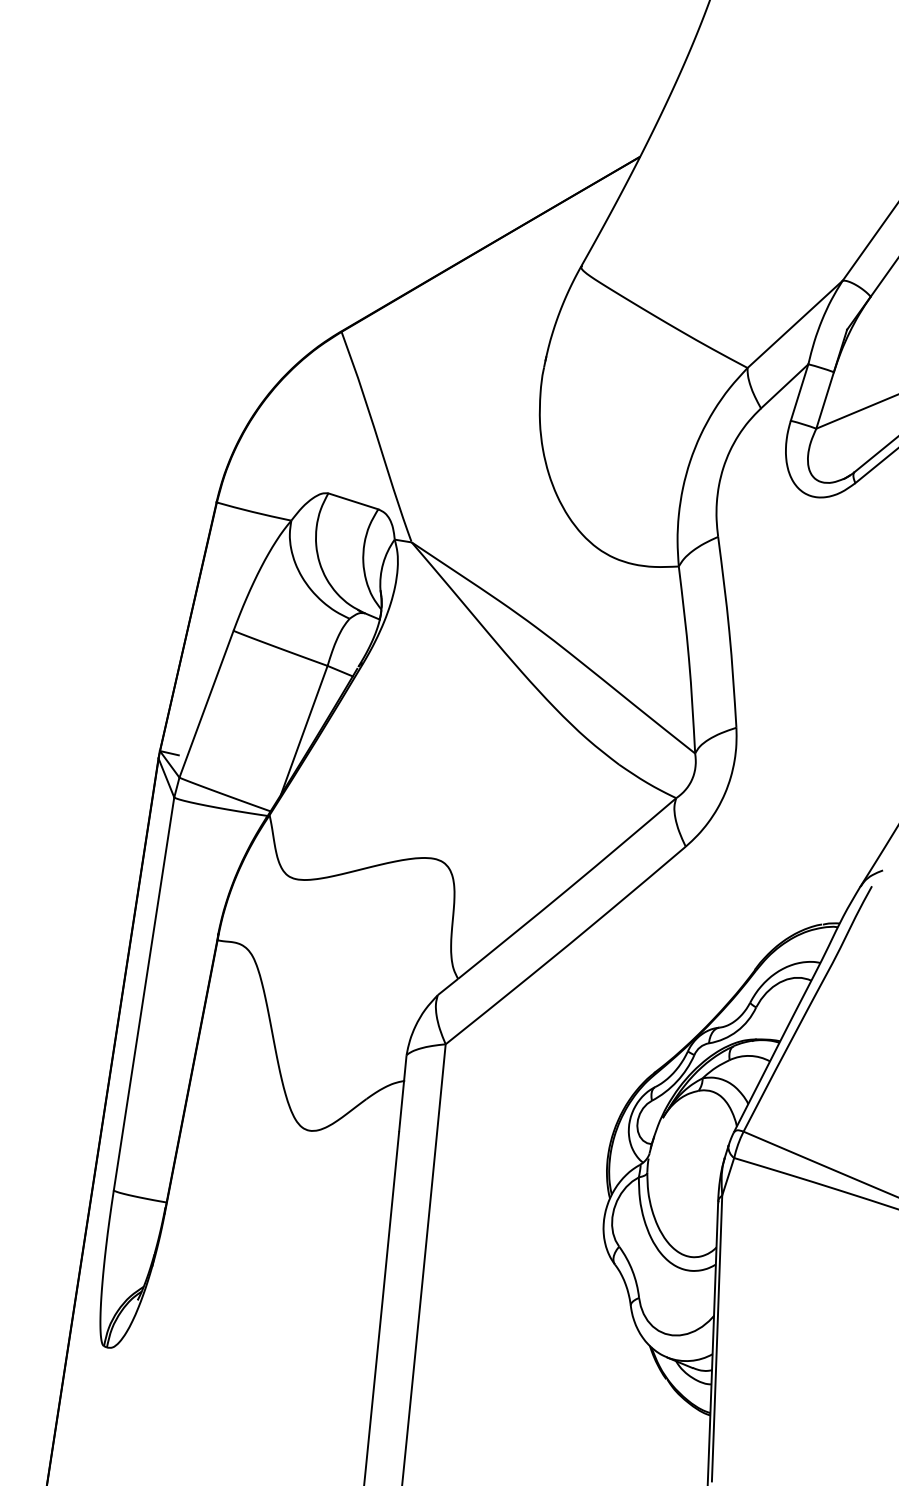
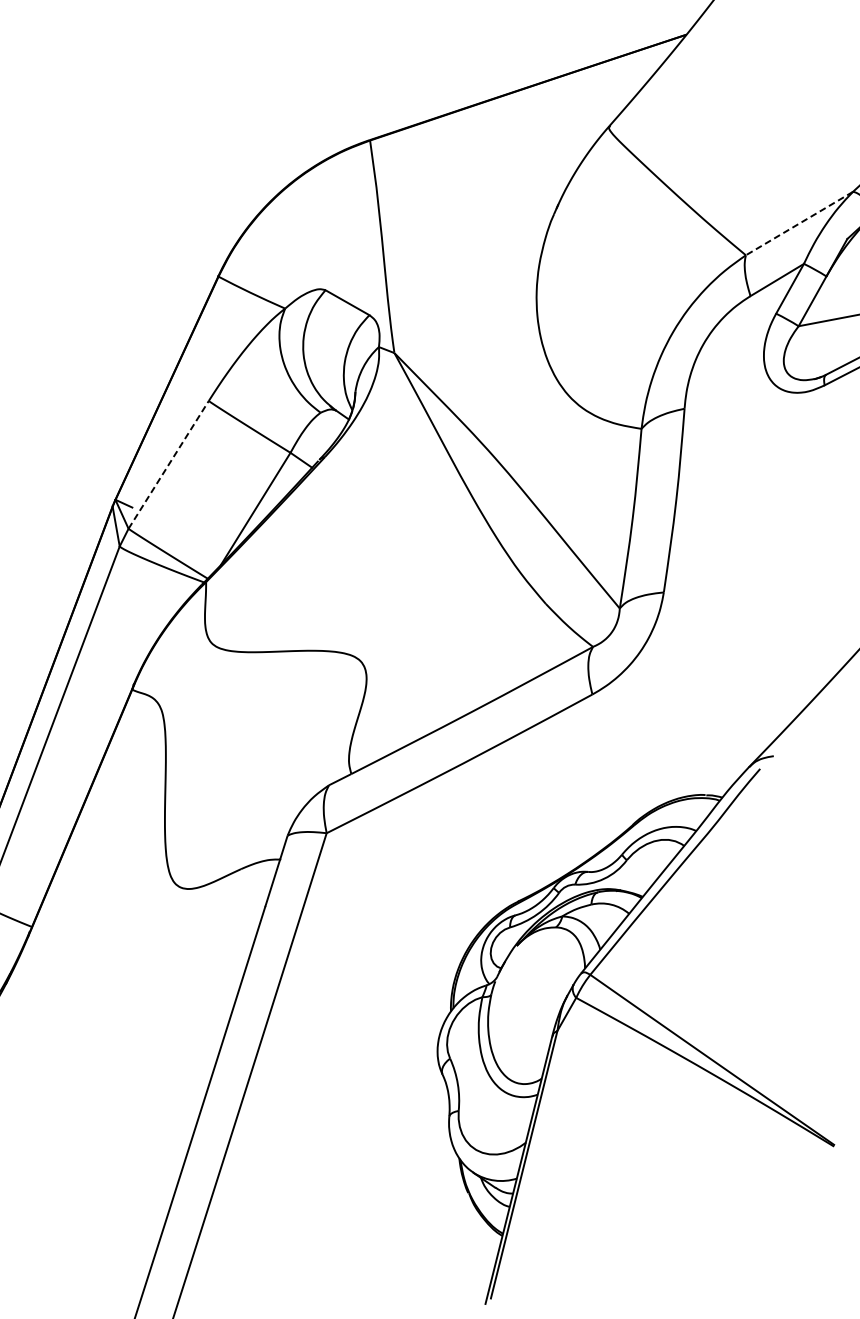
line: (795, 324) -> (799, 223), solid -> dashed
line: (206, 703) -> (168, 464), solid -> dashed

